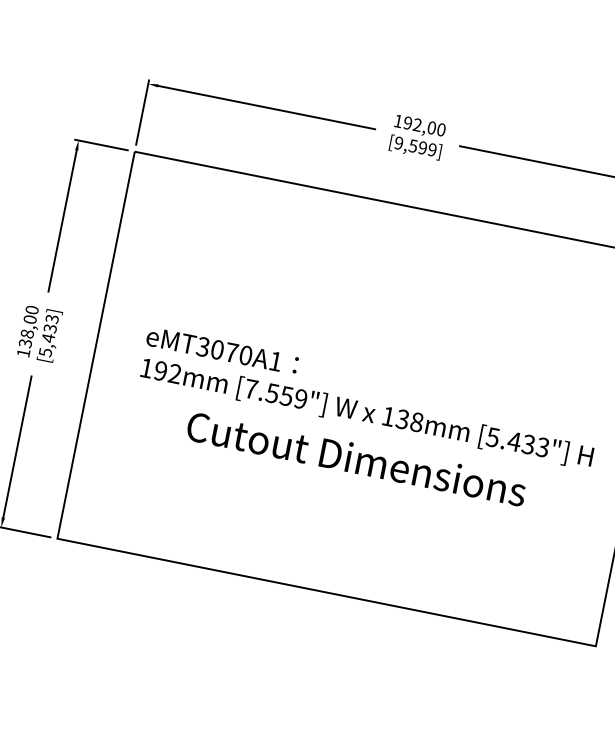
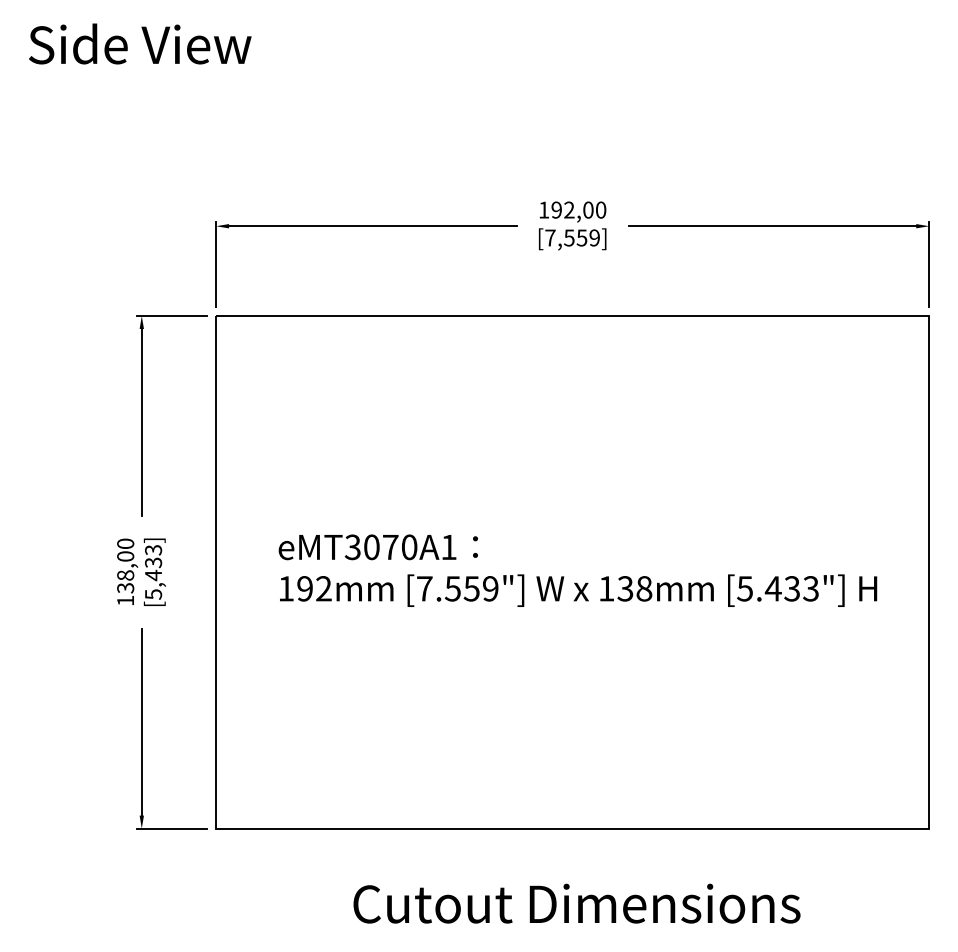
text: (411, 145) -> (566, 237), [9,599] -> [7,559]
text: (356, 458) -> (576, 903), moved

